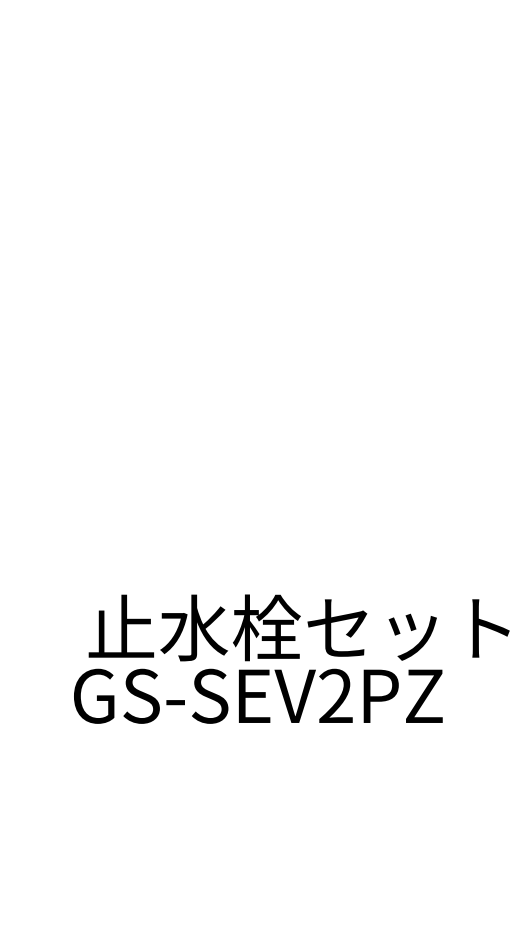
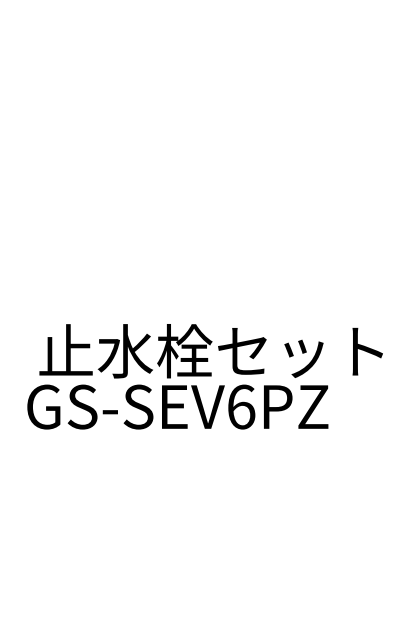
text: (336, 695) -> (241, 406), GS-SEV2PZ -> GS-SEV6PZ

